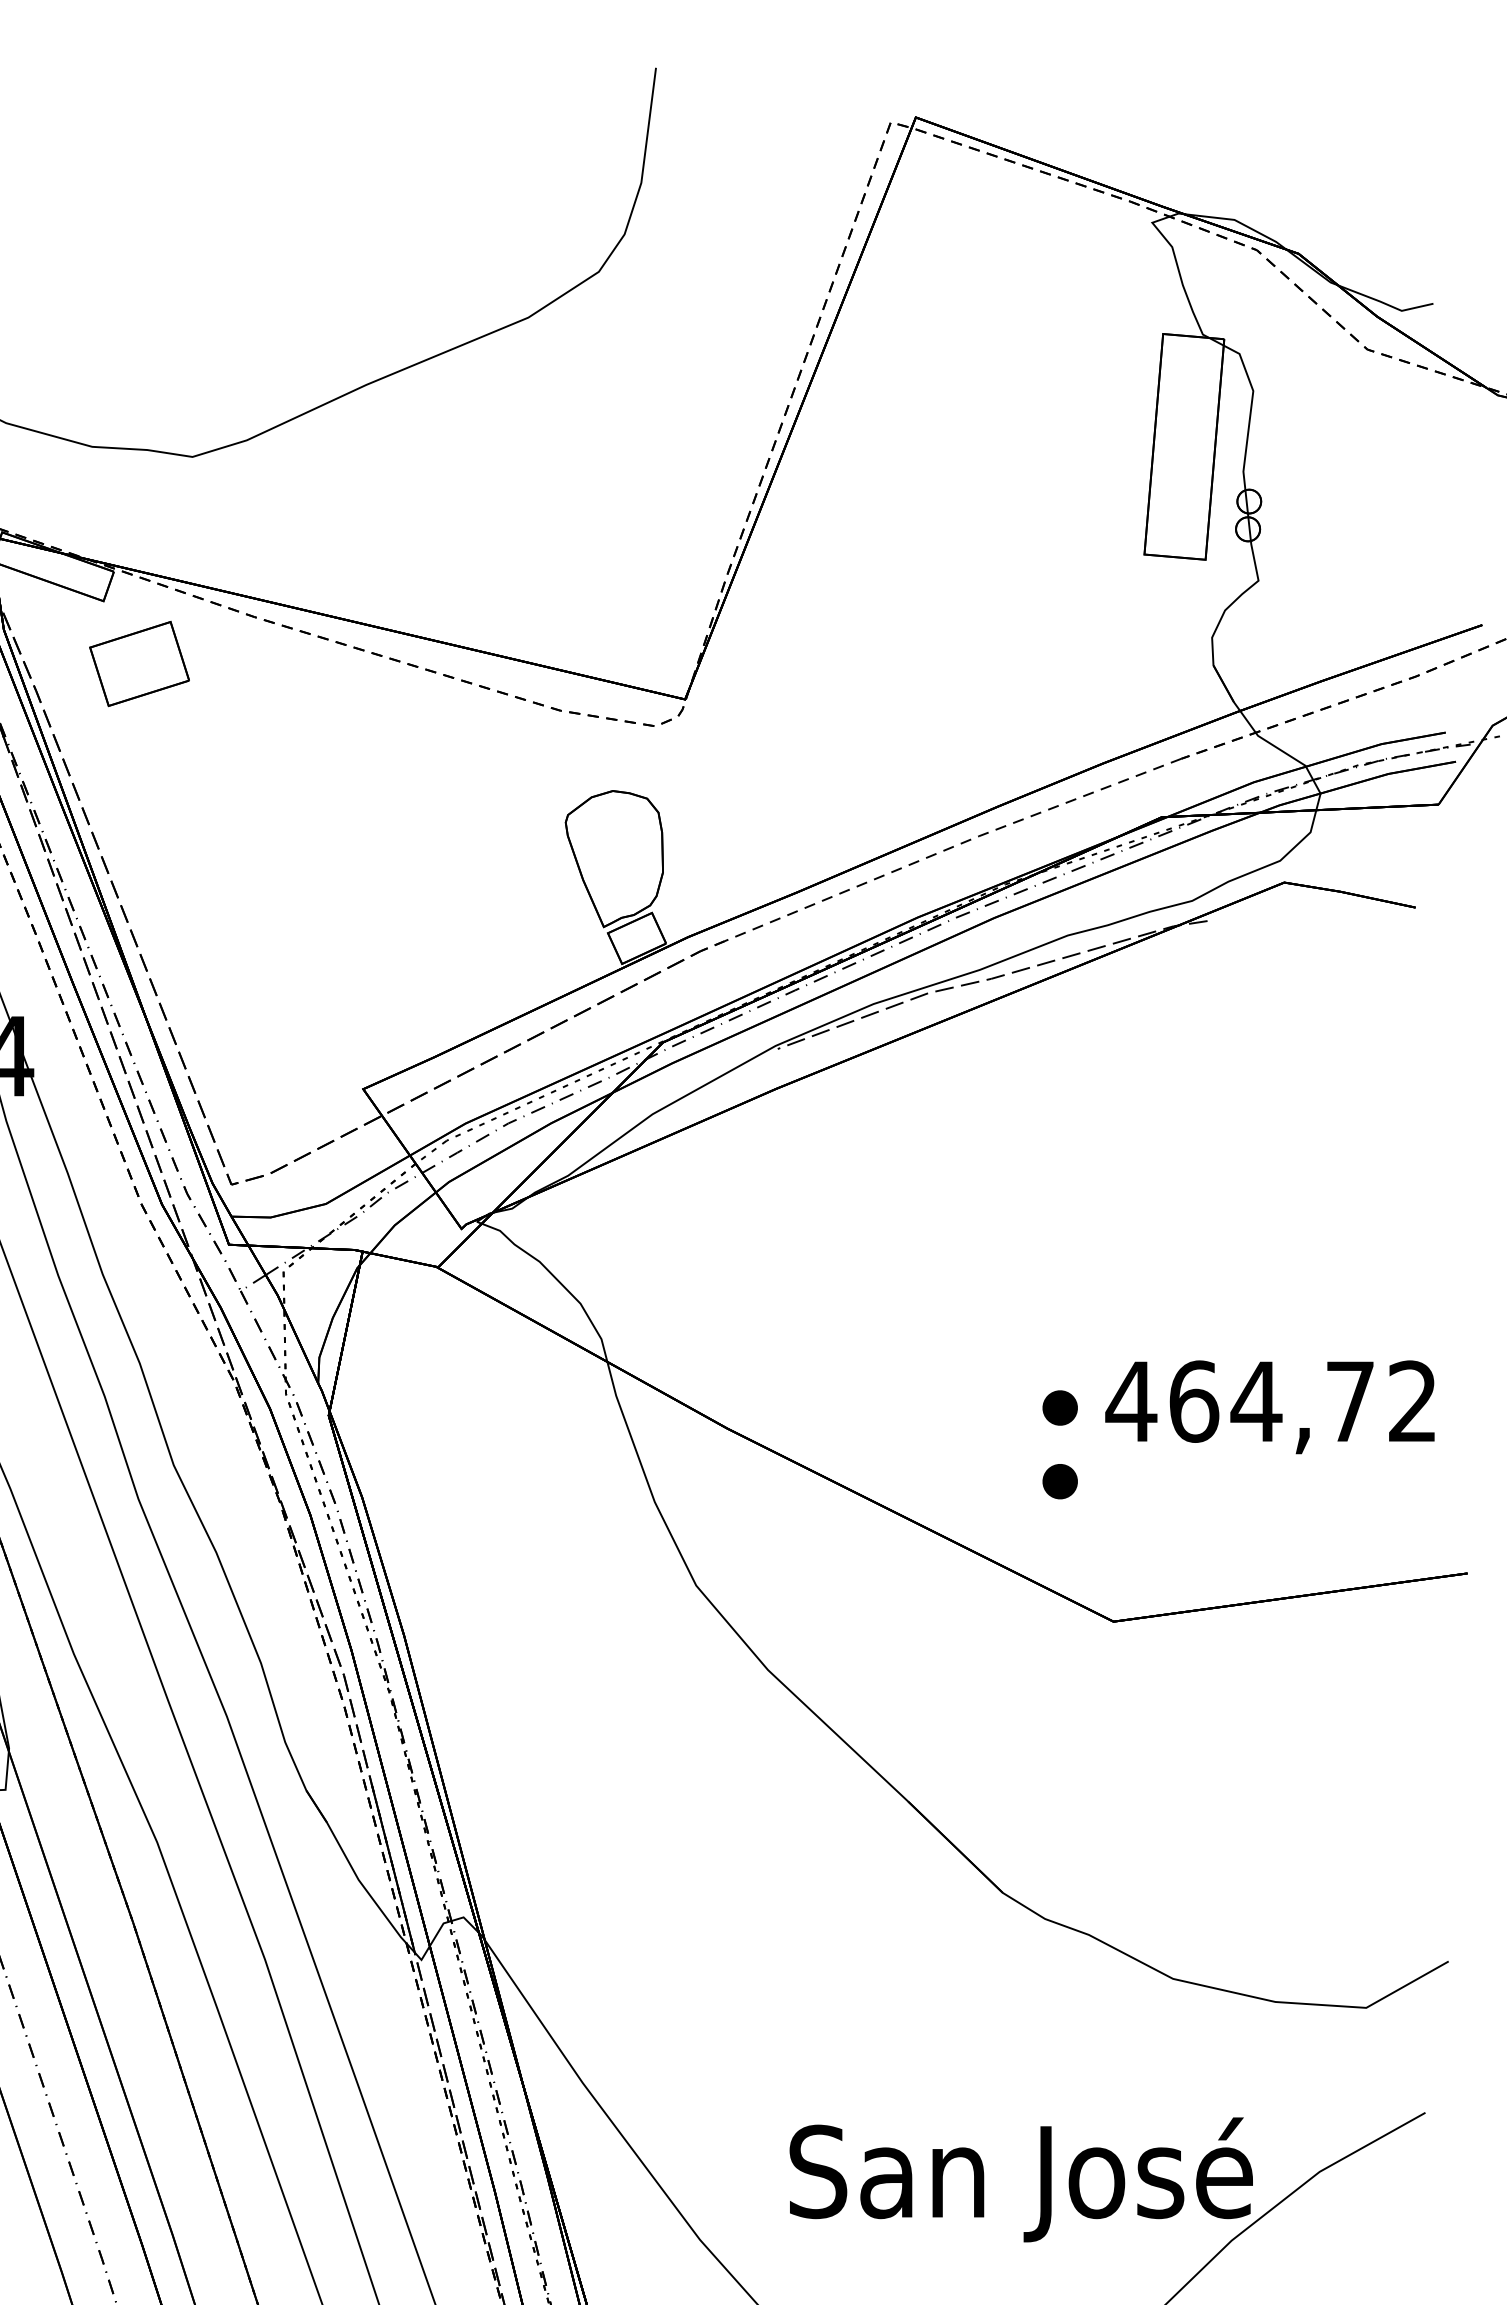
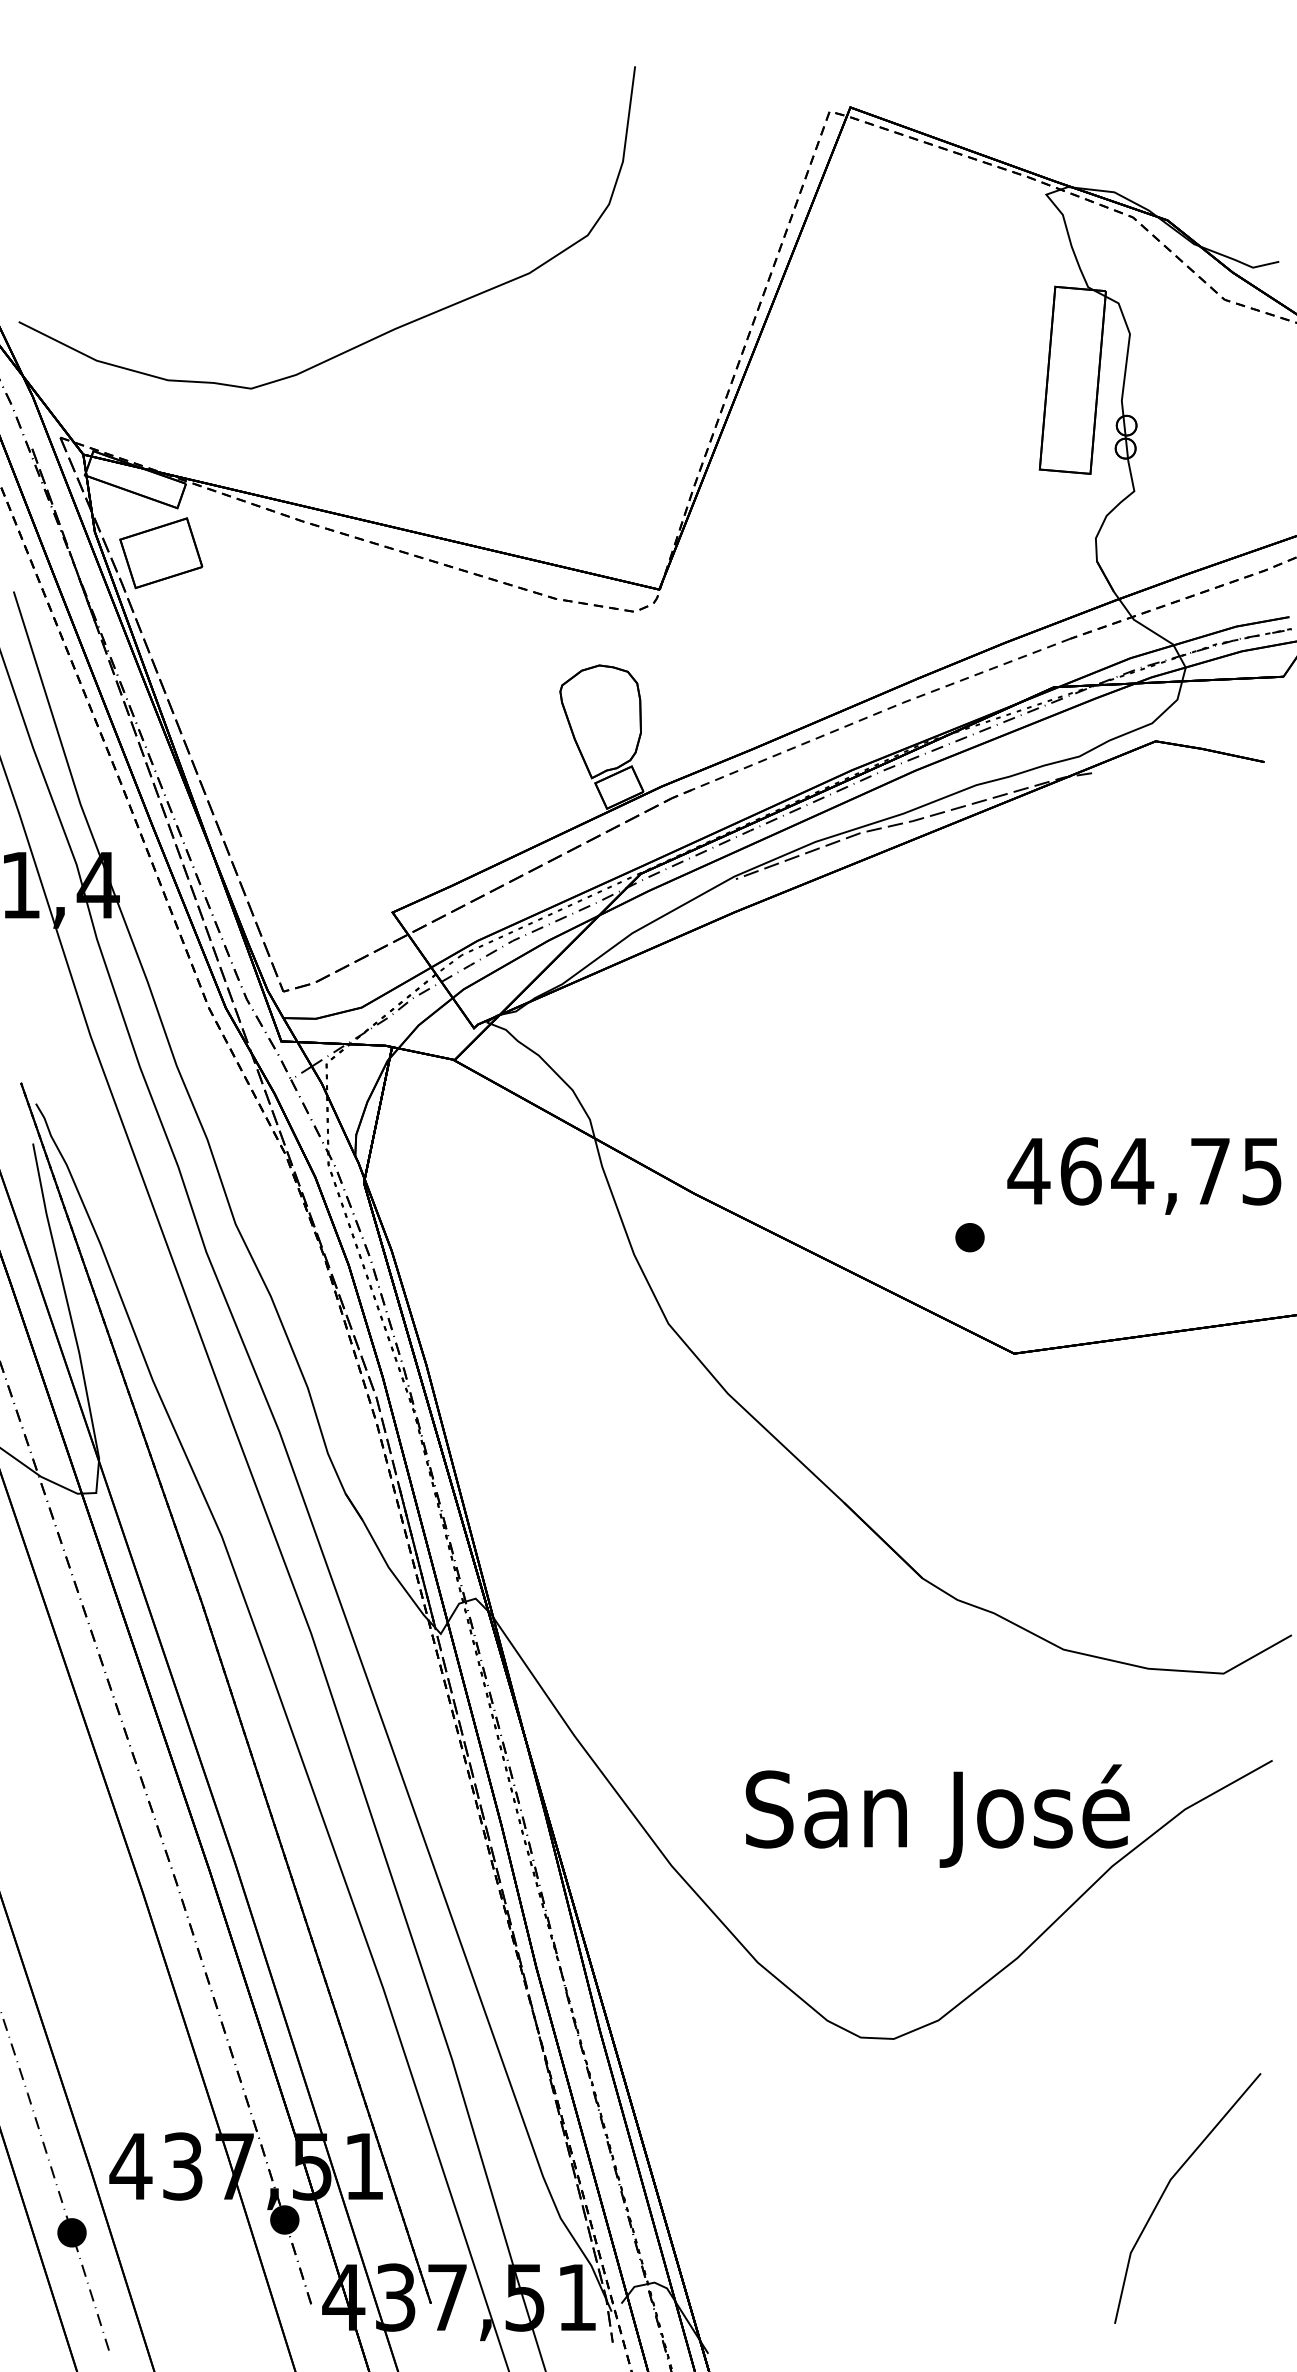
part: (139, 664) -> (161, 553), moved
text: (1412, 1401) -> (1261, 1171), 464,72 -> 464,75
part: (1059, 1407) -> (969, 1176), removed

